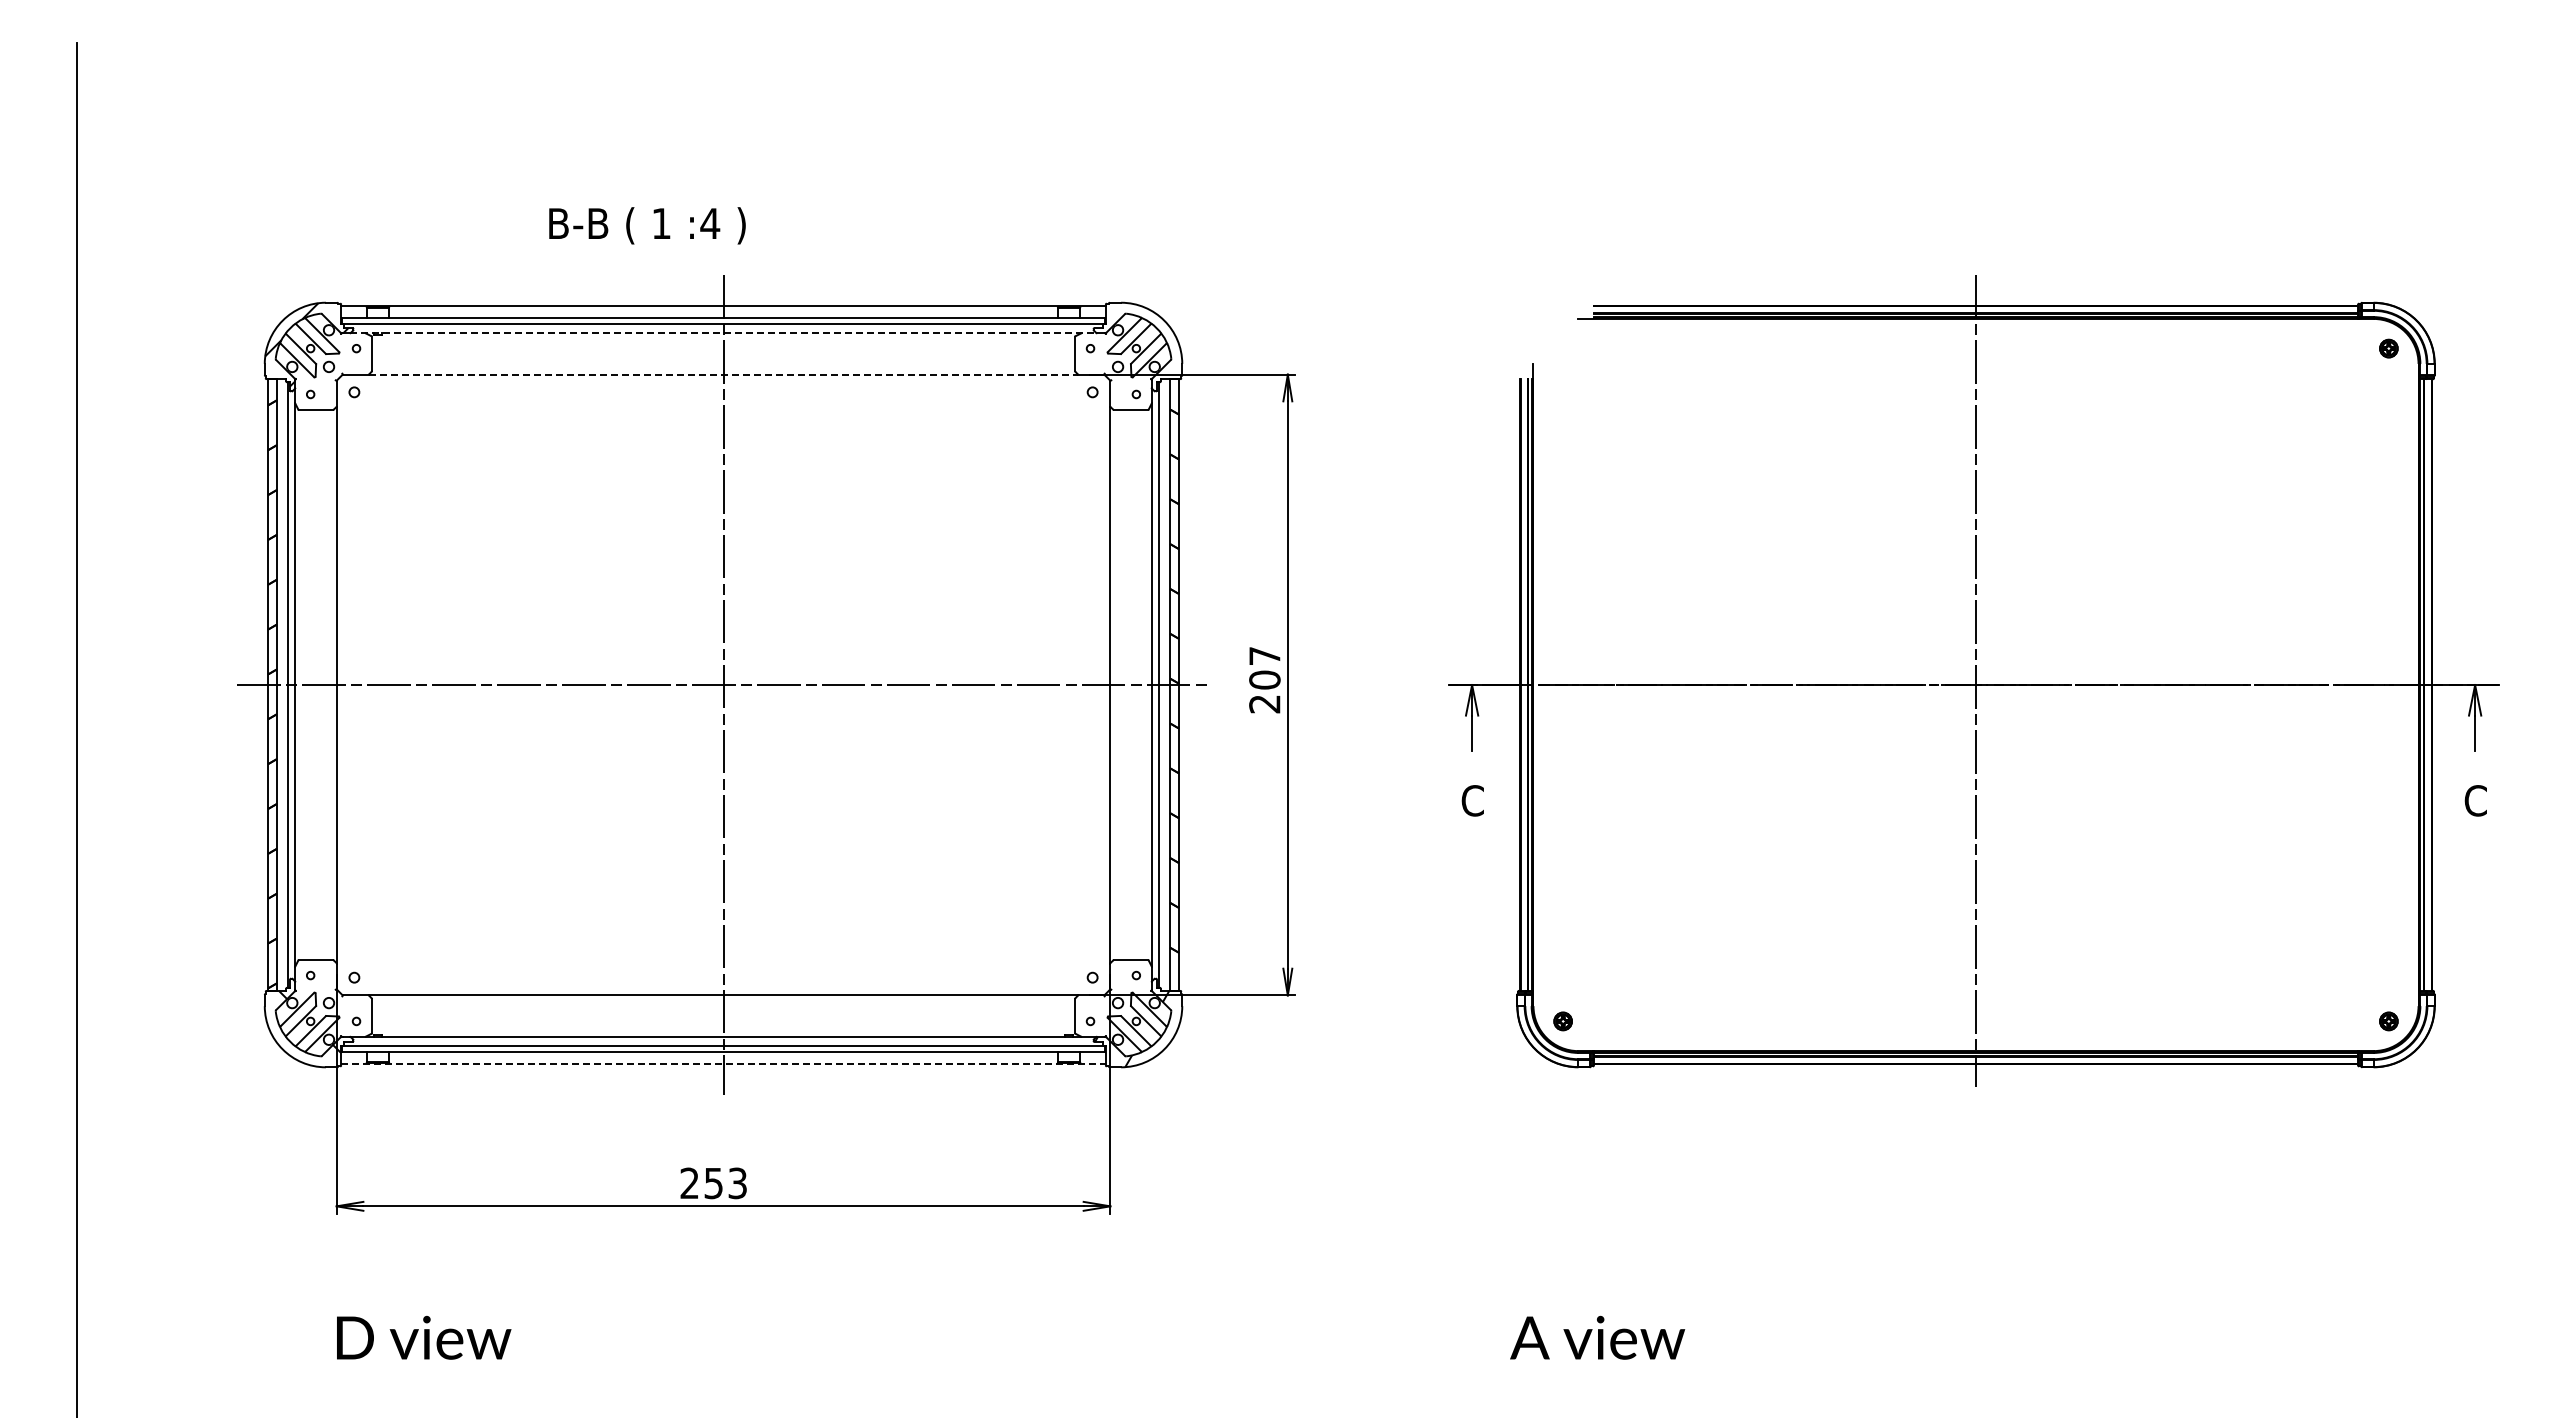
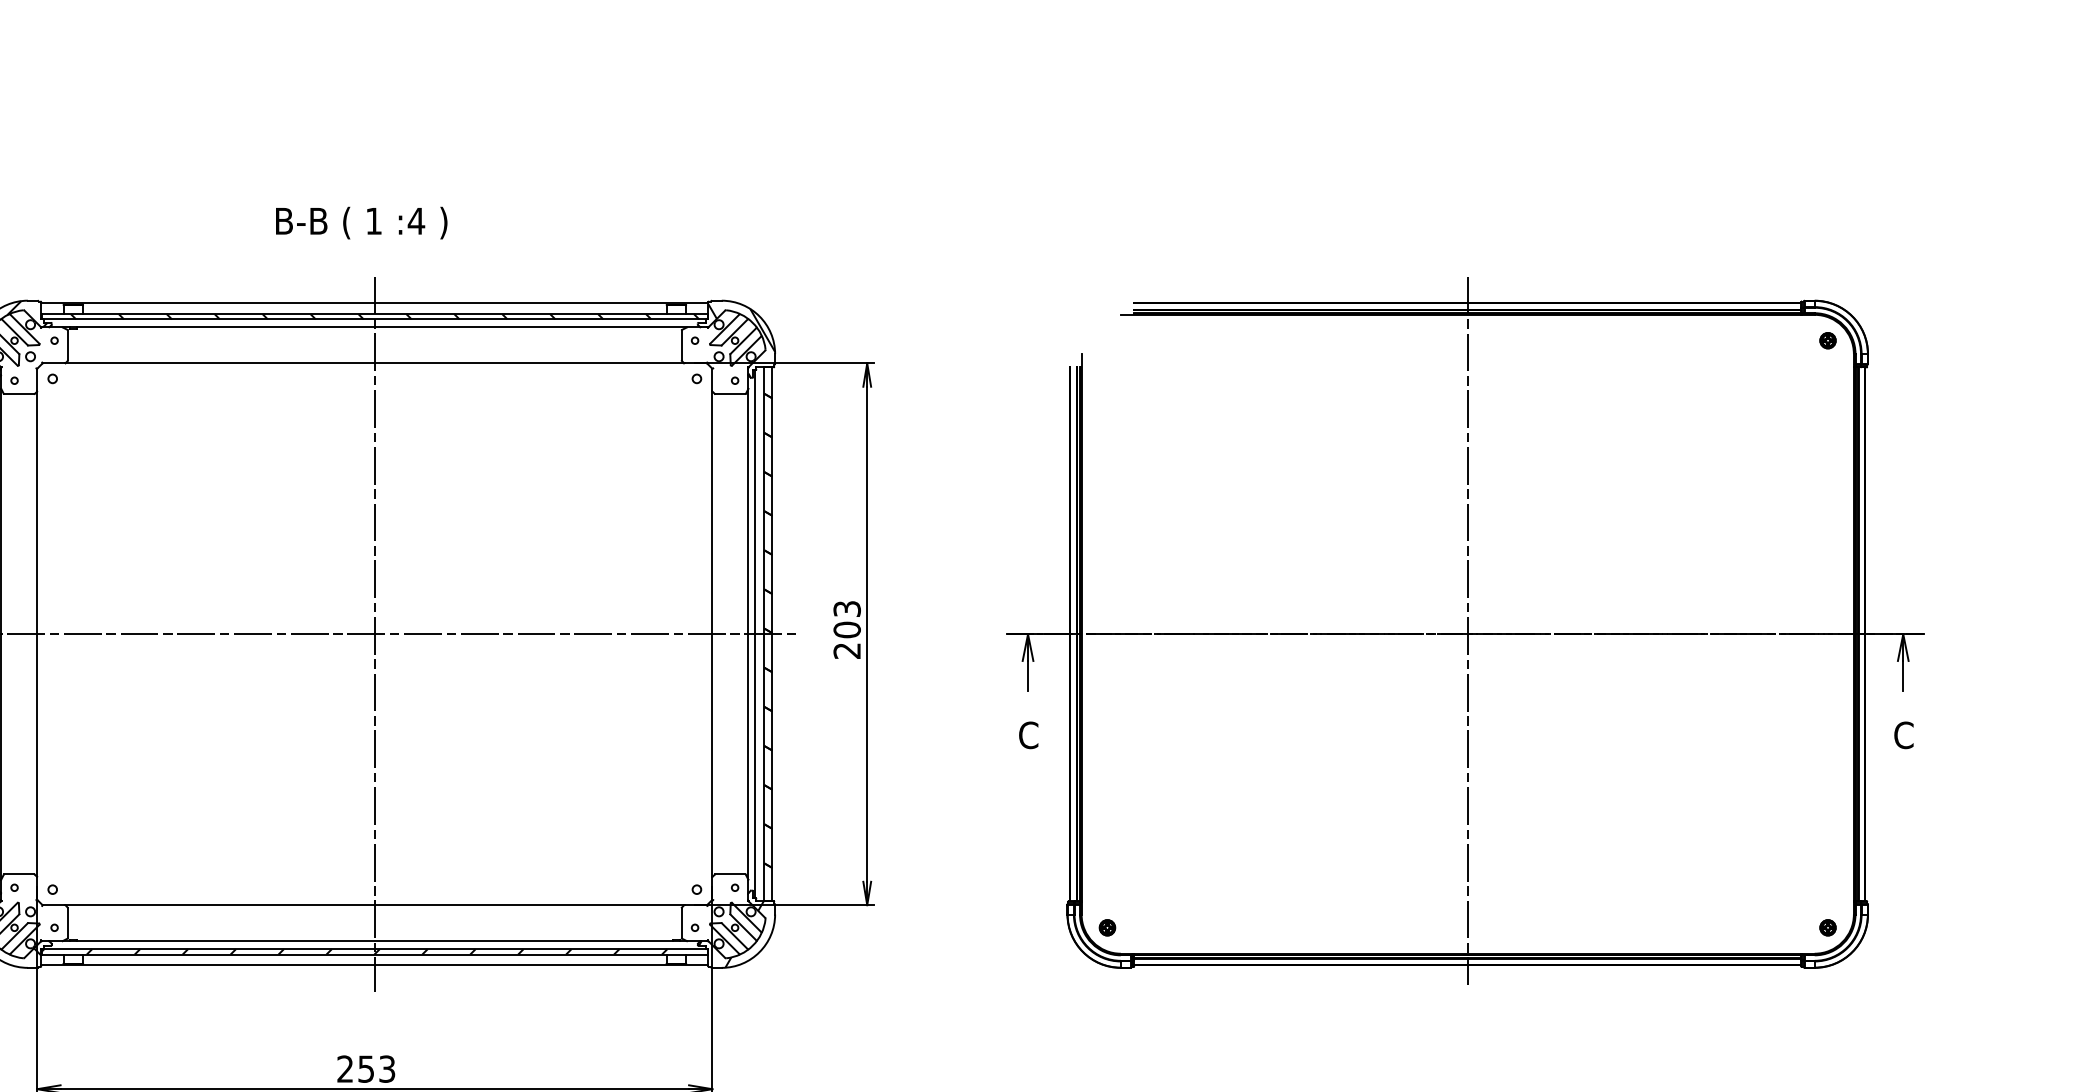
text: (647, 225) -> (361, 222), moved
hatch: (735, 321) -> (385, 317), added
line: (723, 333) -> (374, 327), dashed -> solid
hatch: (1143, 348) -> (741, 340), added
line: (723, 374) -> (374, 363), dashed -> solid
text: (1264, 656) -> (846, 609), 207 -> 203
hatch: (700, 1048) -> (354, 951), added
line: (724, 1064) -> (375, 965), dashed -> solid

